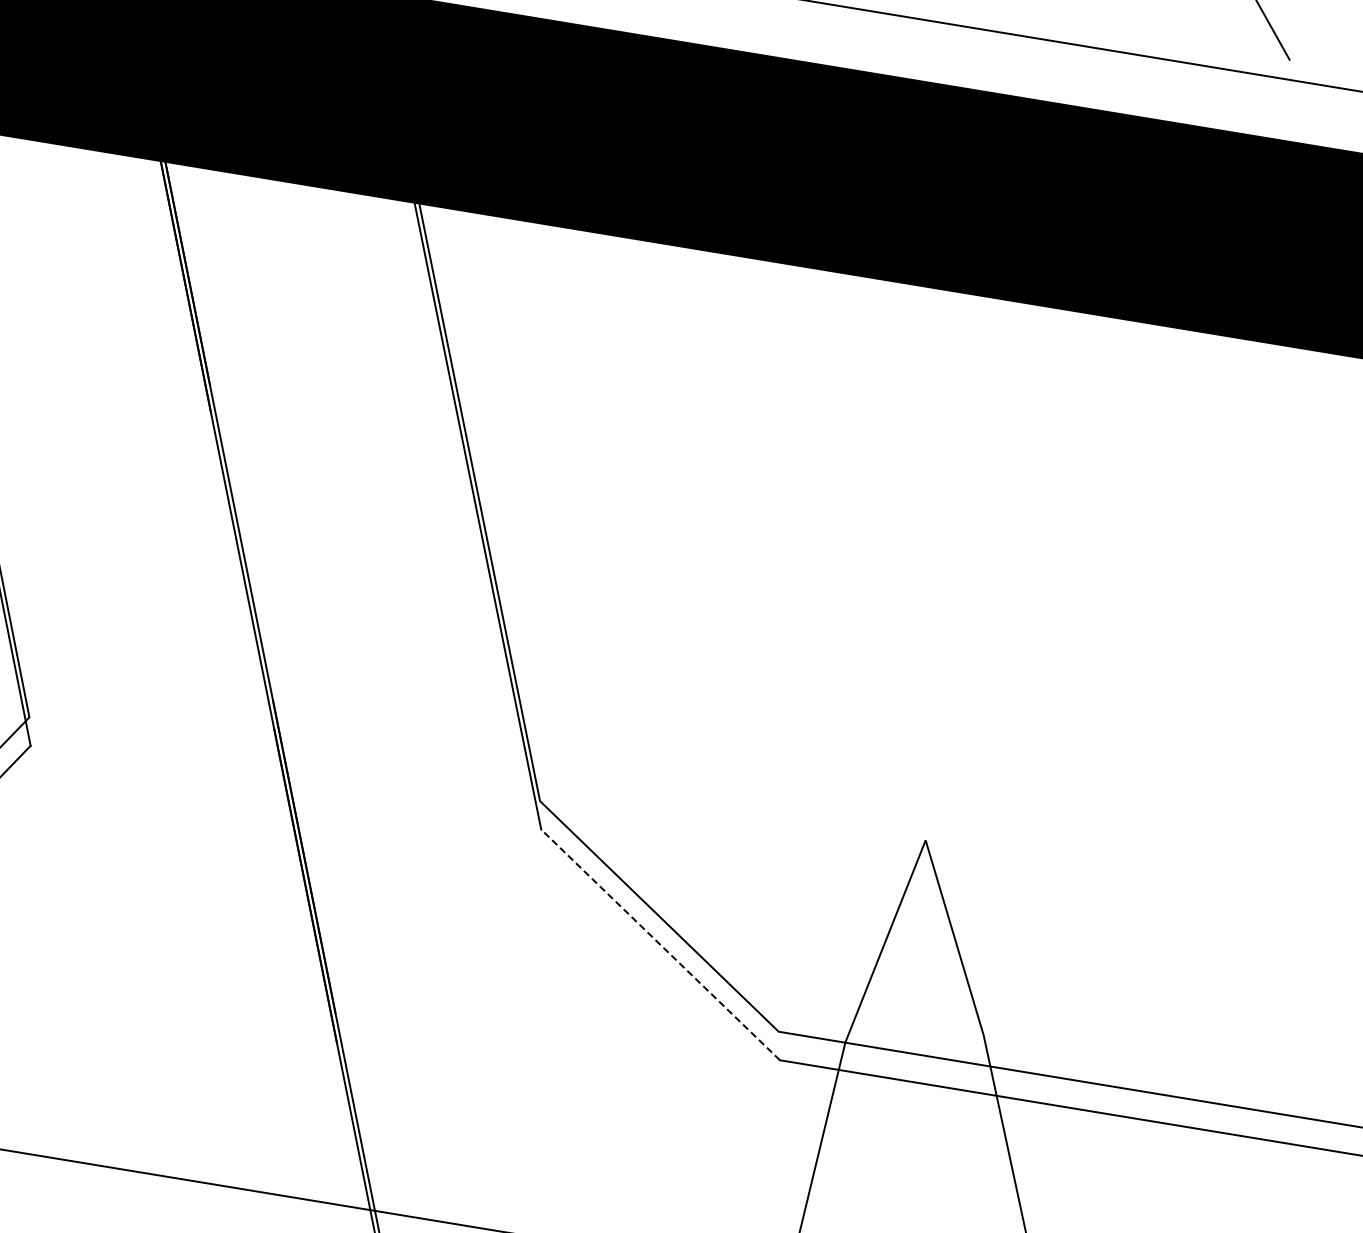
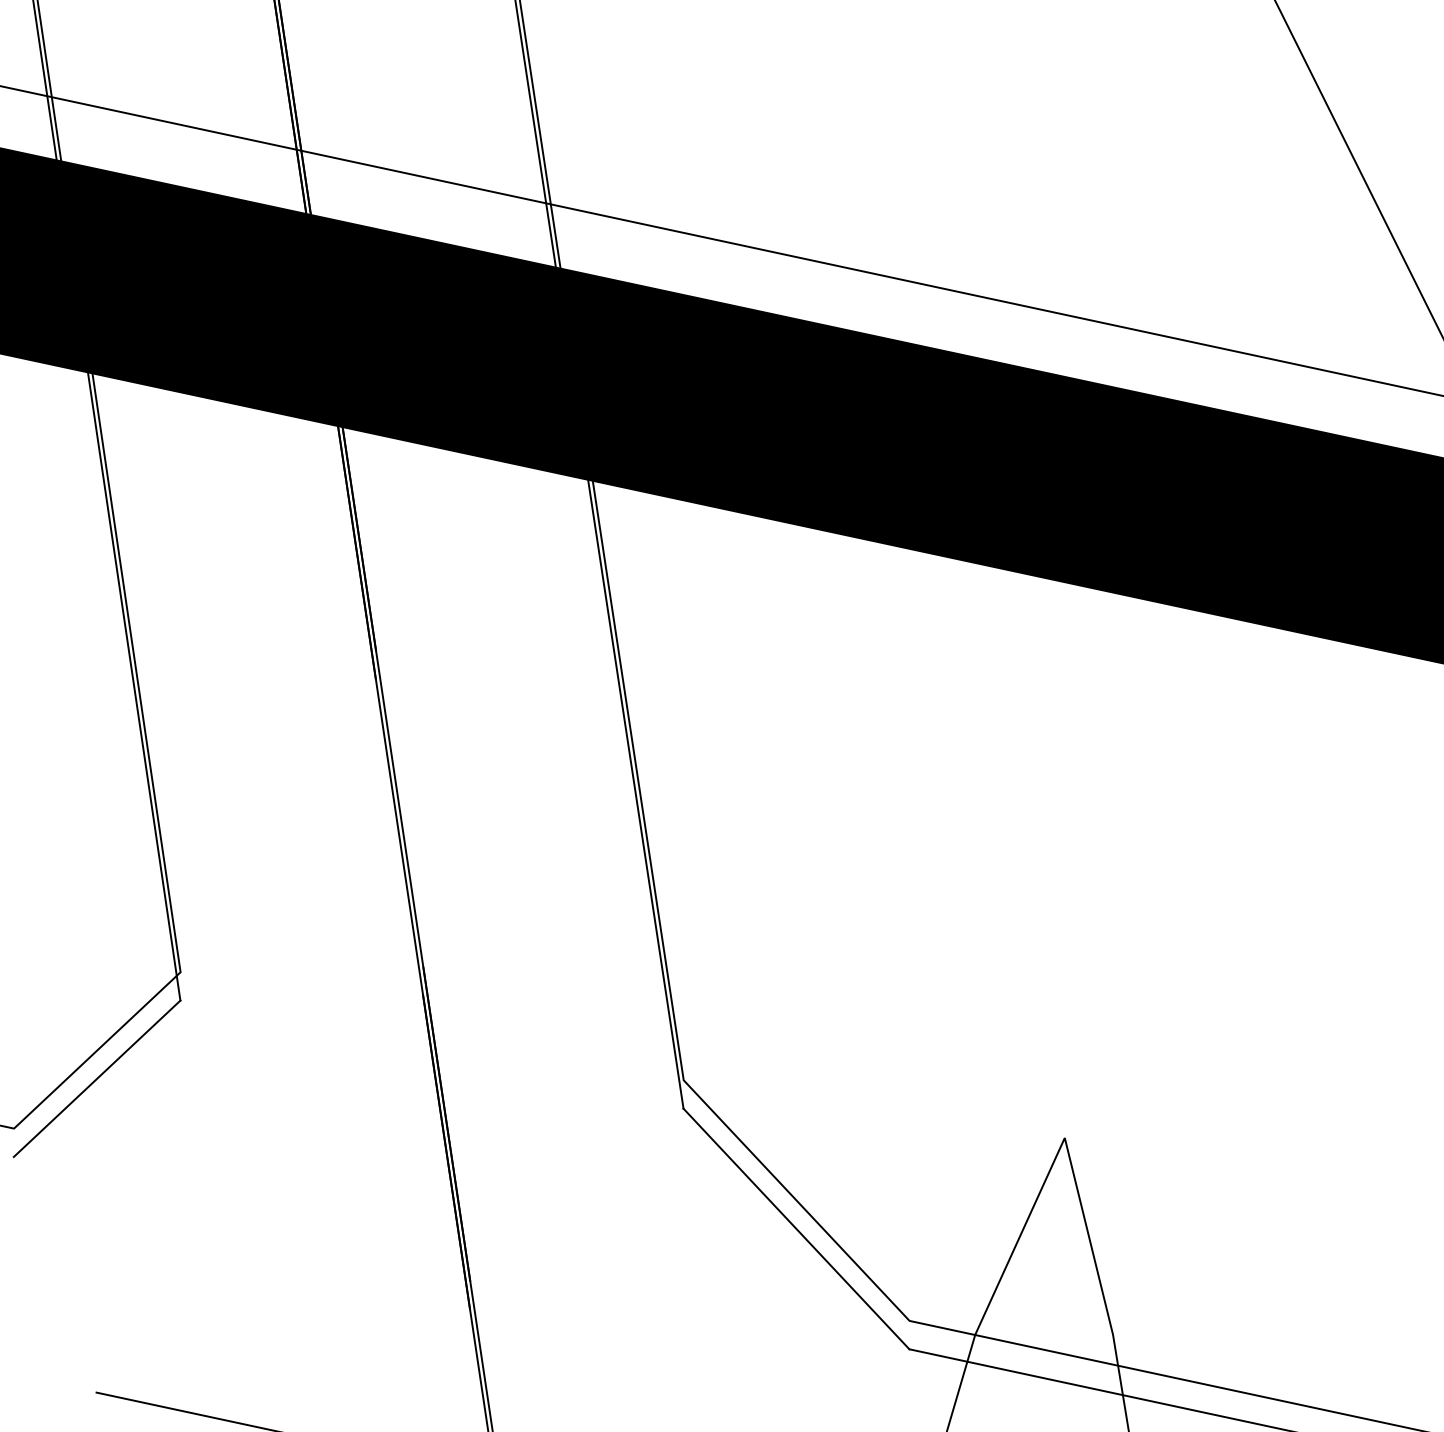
line: (660, 944) -> (796, 1228), dashed -> solid

